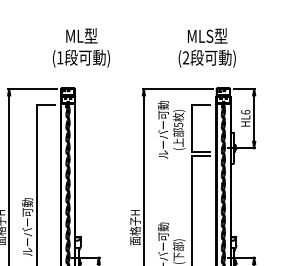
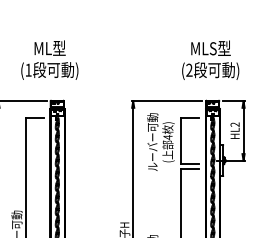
text: (81, 47) -> (49, 59), moved
text: (206, 47) -> (209, 59), moved
text: (245, 112) -> (234, 124), HL6 -> HL2
text: (178, 124) -> (167, 136), 5 -> 4

